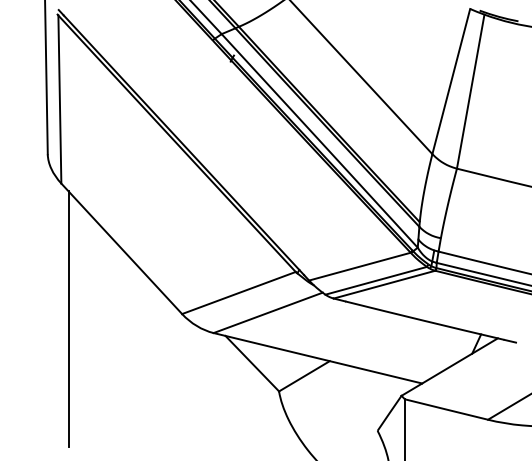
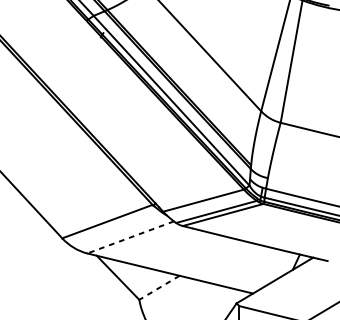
line: (267, 313) -> (130, 237), solid -> dashed
line: (304, 376) -> (159, 287), solid -> dashed

